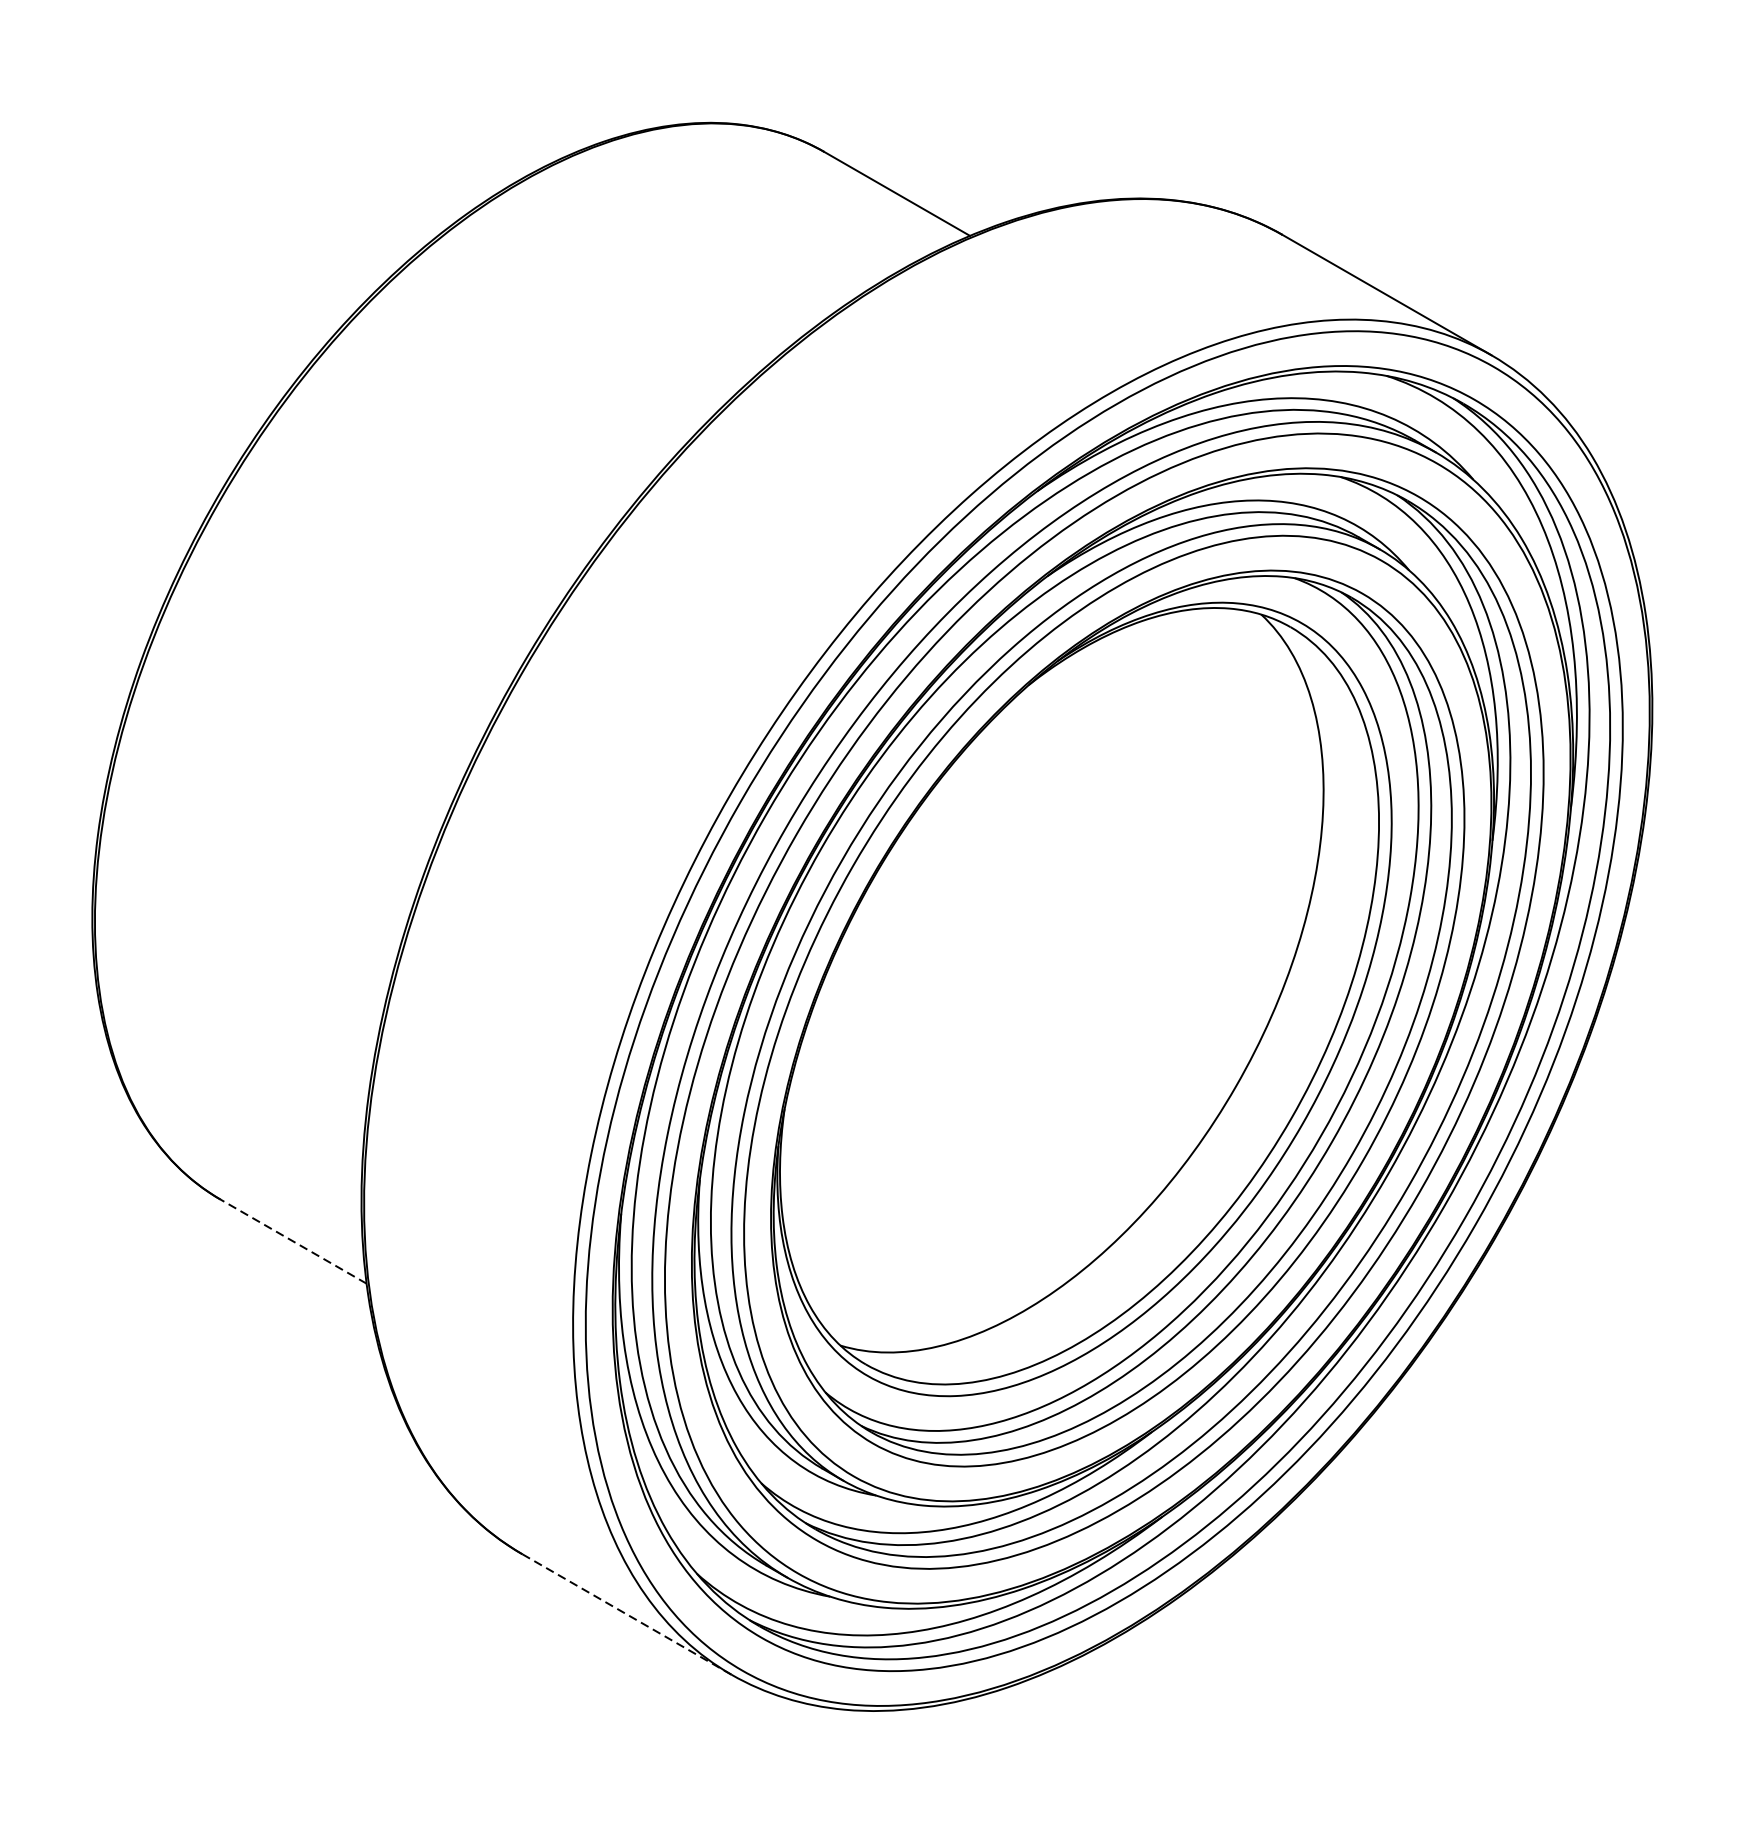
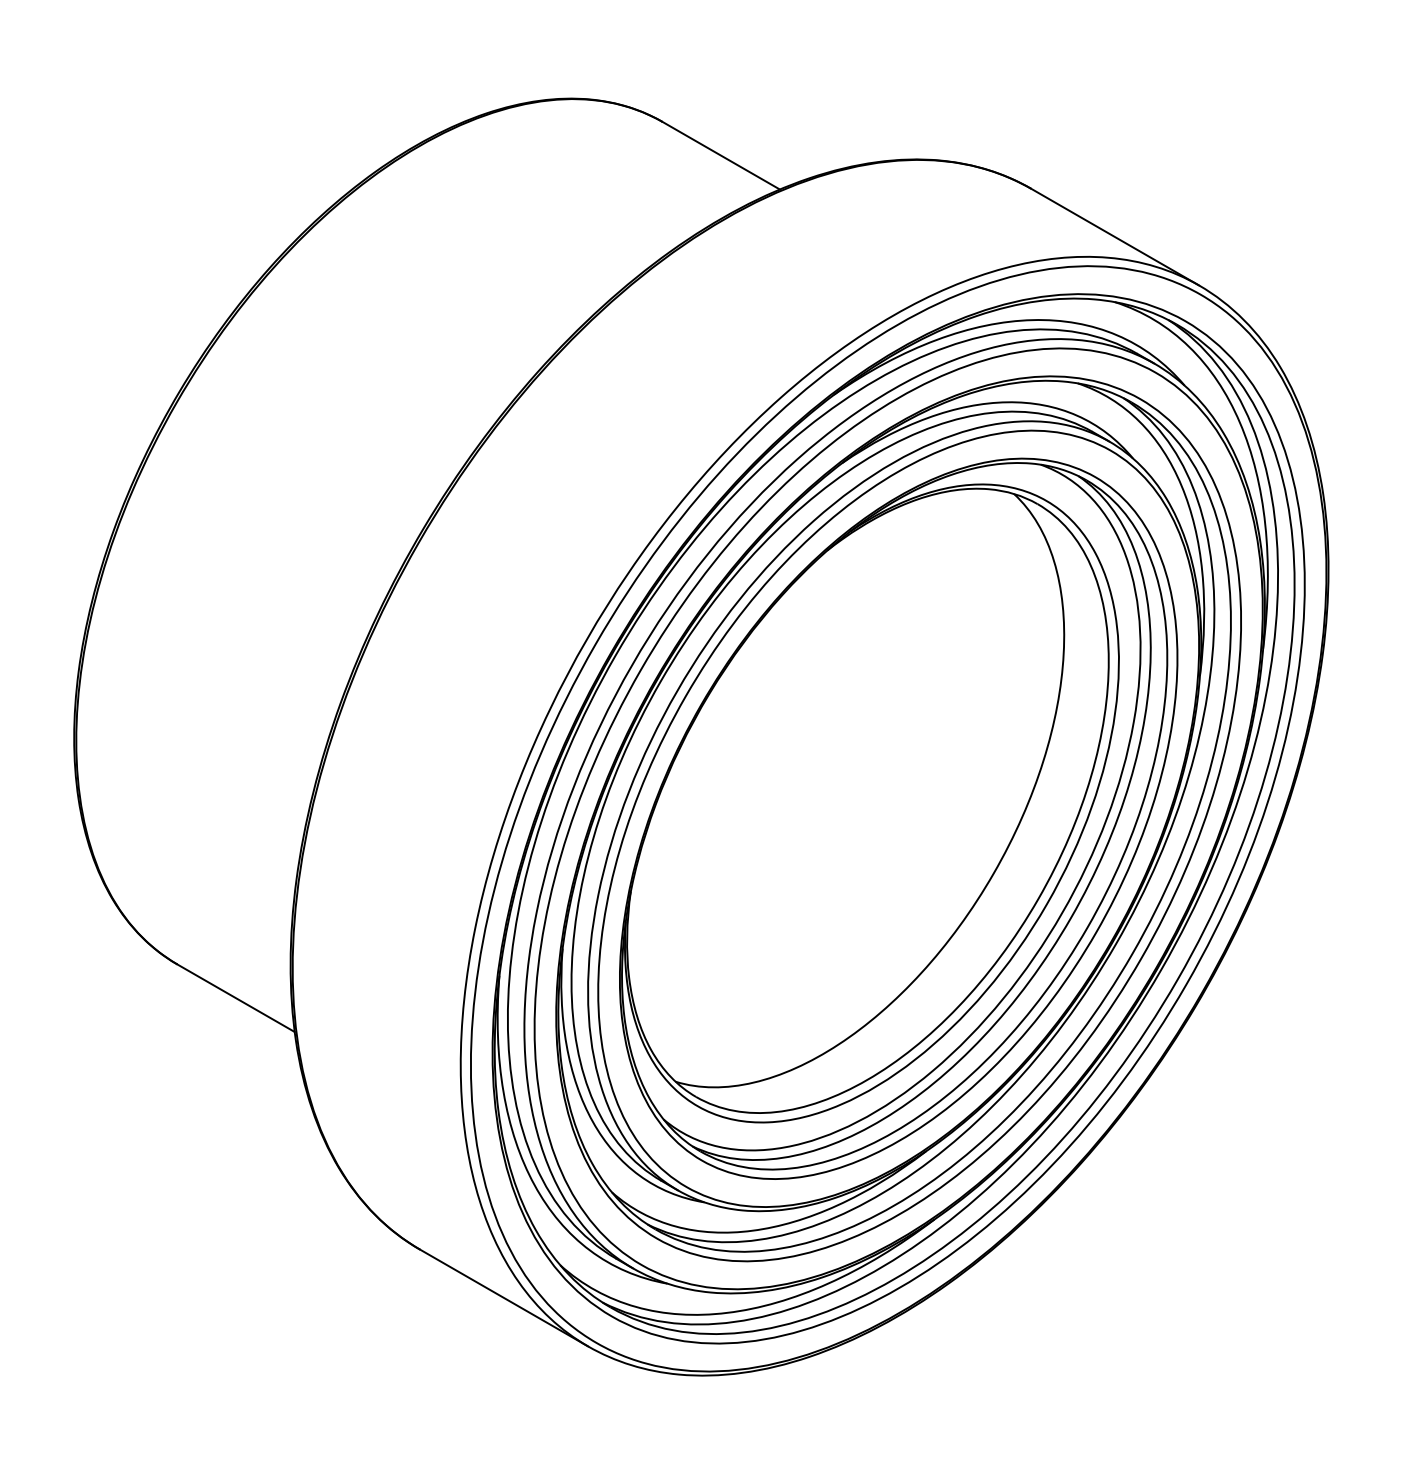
line: (294, 1242) -> (236, 998), dashed -> solid
line: (627, 1615) -> (504, 1298), dashed -> solid

